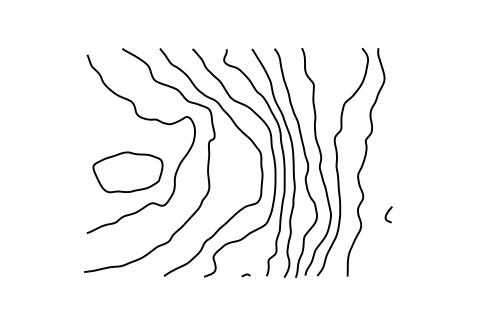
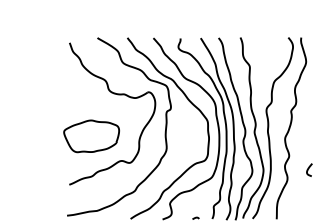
part: (127, 172) -> (91, 136), moved

